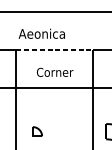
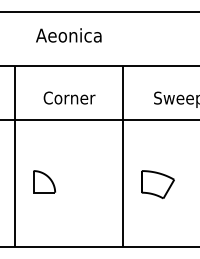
text: (41, 33) -> (68, 35), moved
line: (55, 50) -> (69, 66), dashed -> solid
part: (37, 131) -> (44, 181), size x1.67

